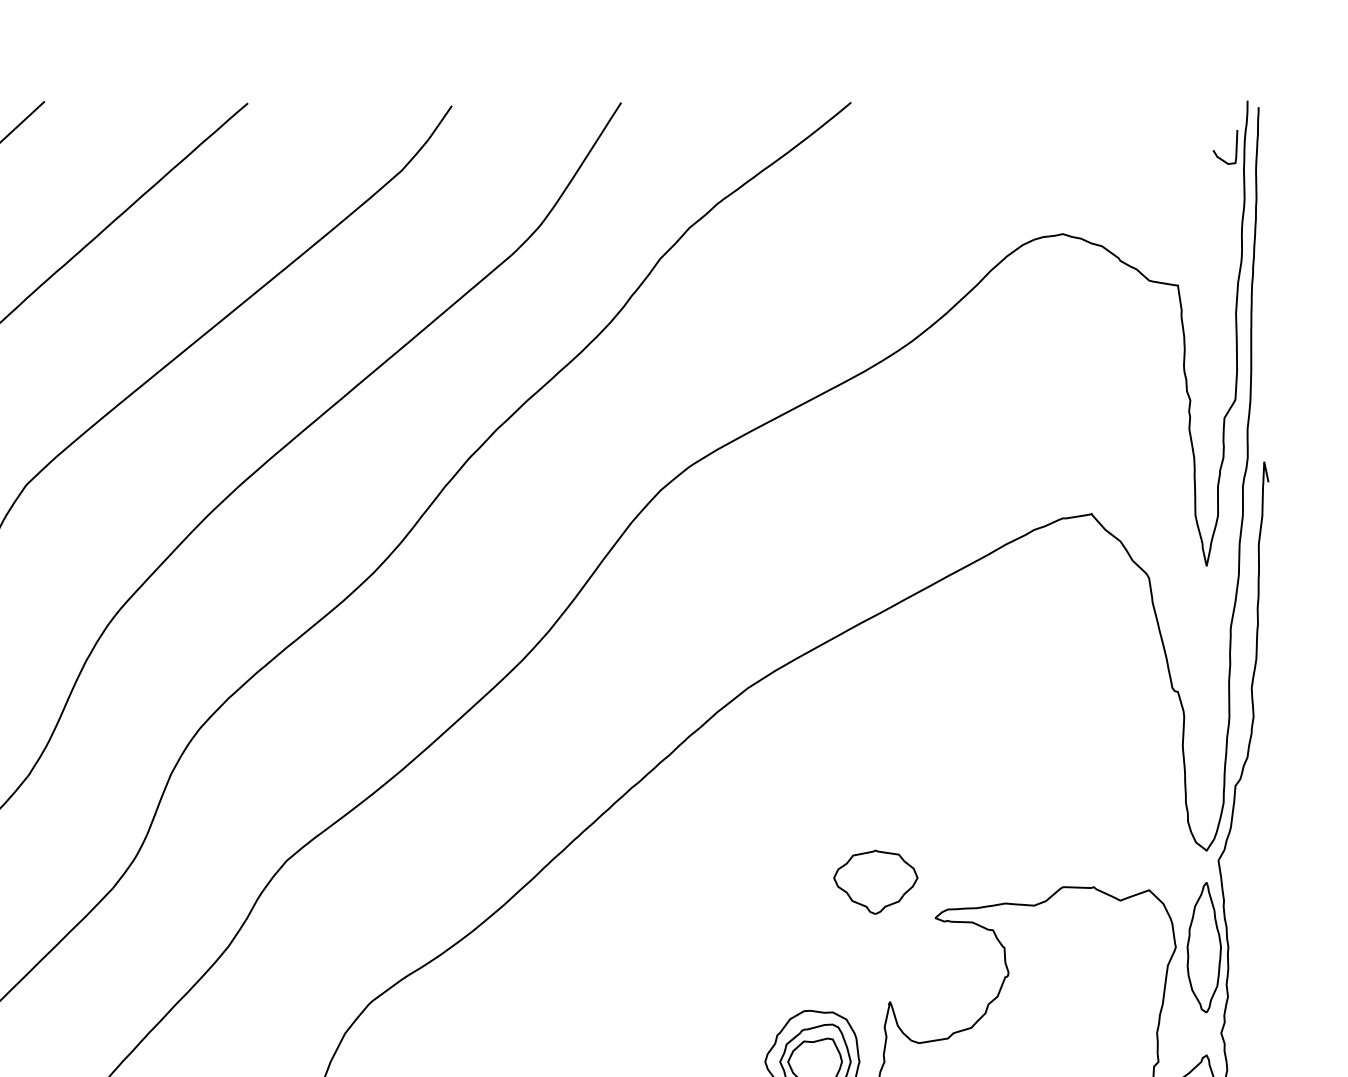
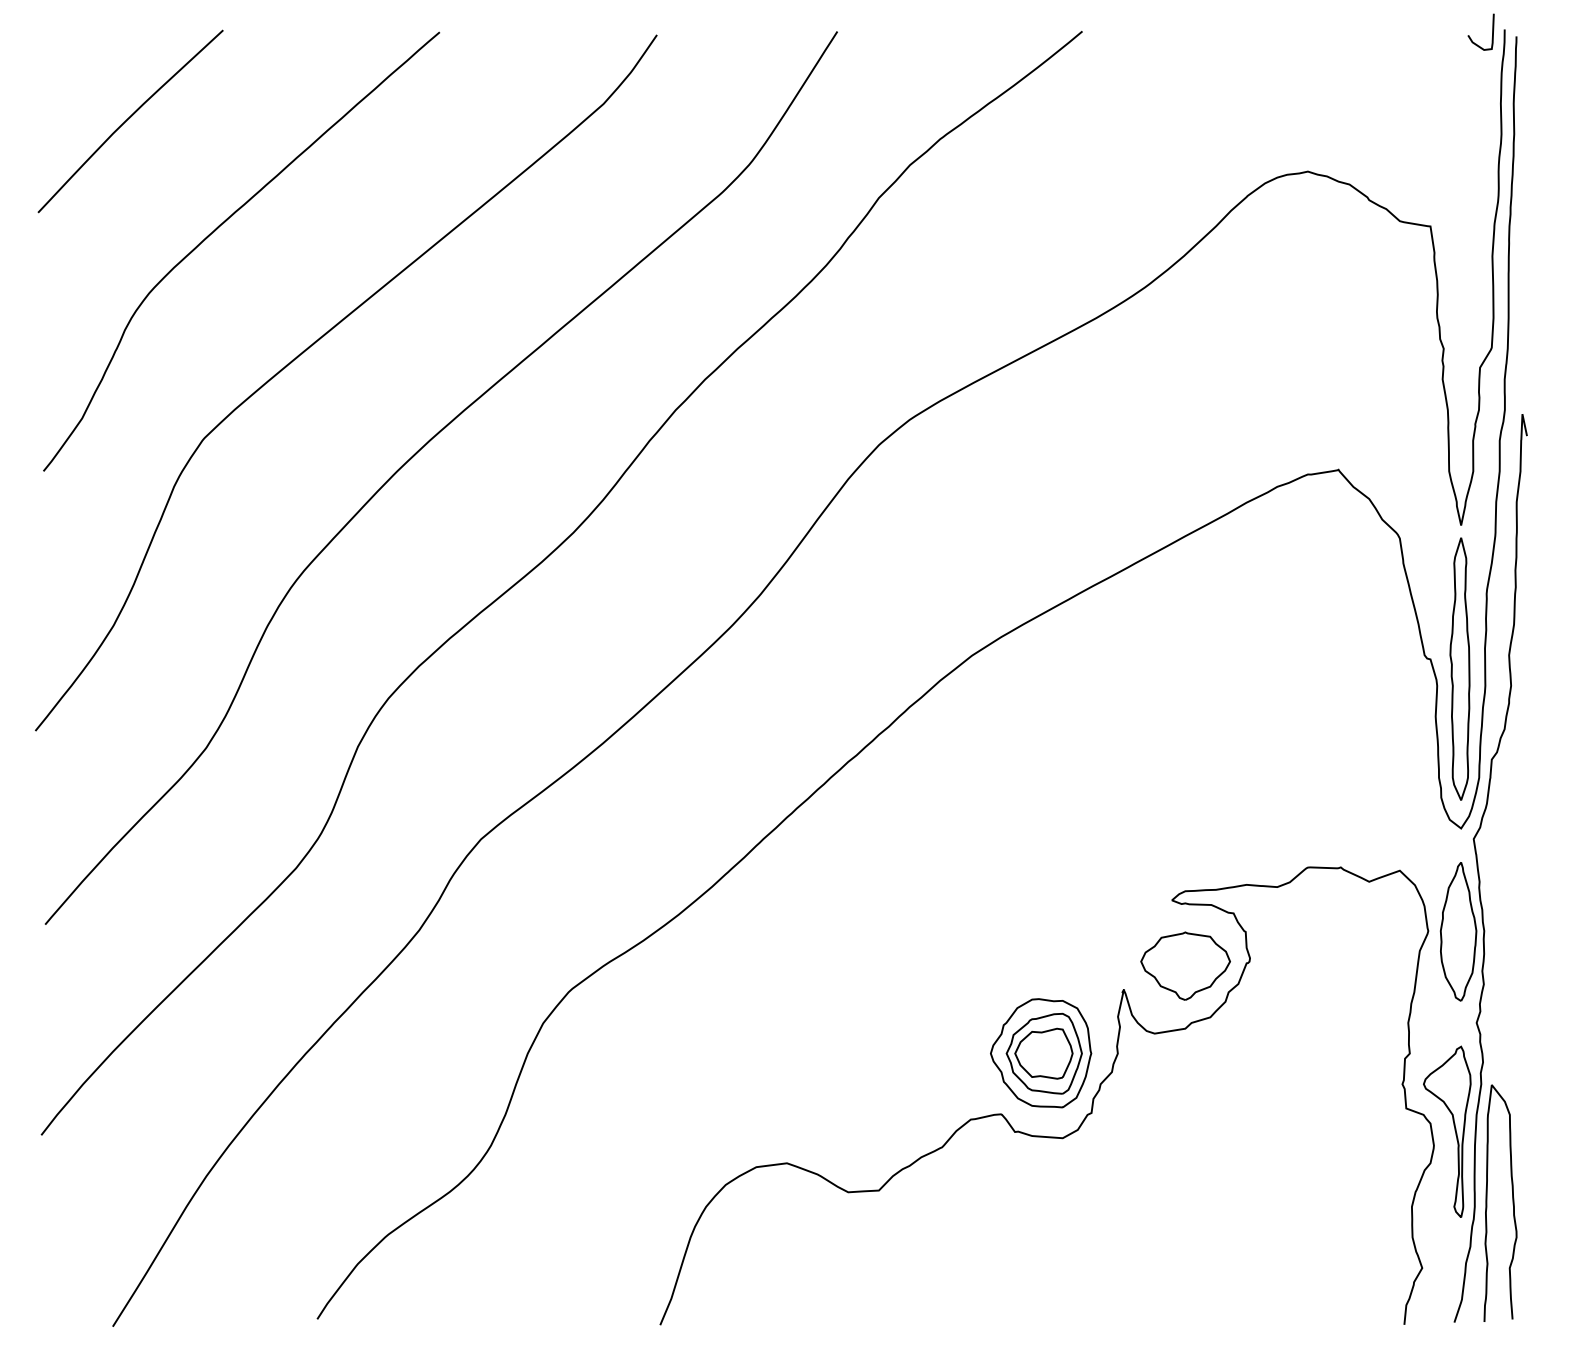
curve: (1216, 153) -> (1471, 38), moved
part: (1205, 700) -> (1459, 668), added
part: (875, 881) -> (1185, 965), moved

